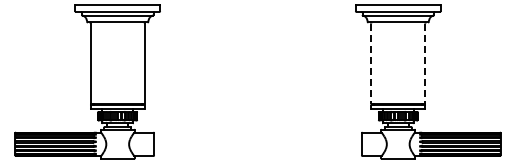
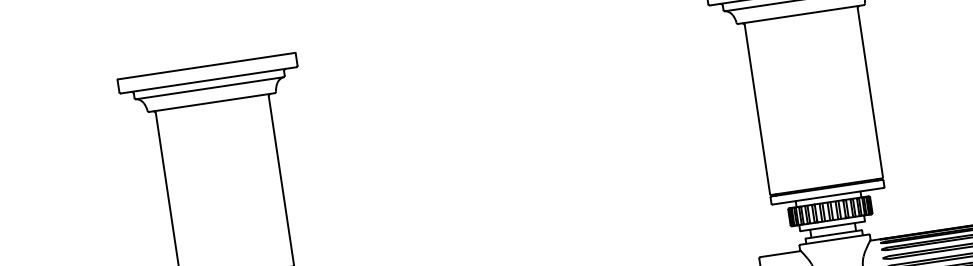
line: (371, 64) -> (757, 111), dashed -> solid
line: (425, 64) -> (871, 94), dashed -> solid

